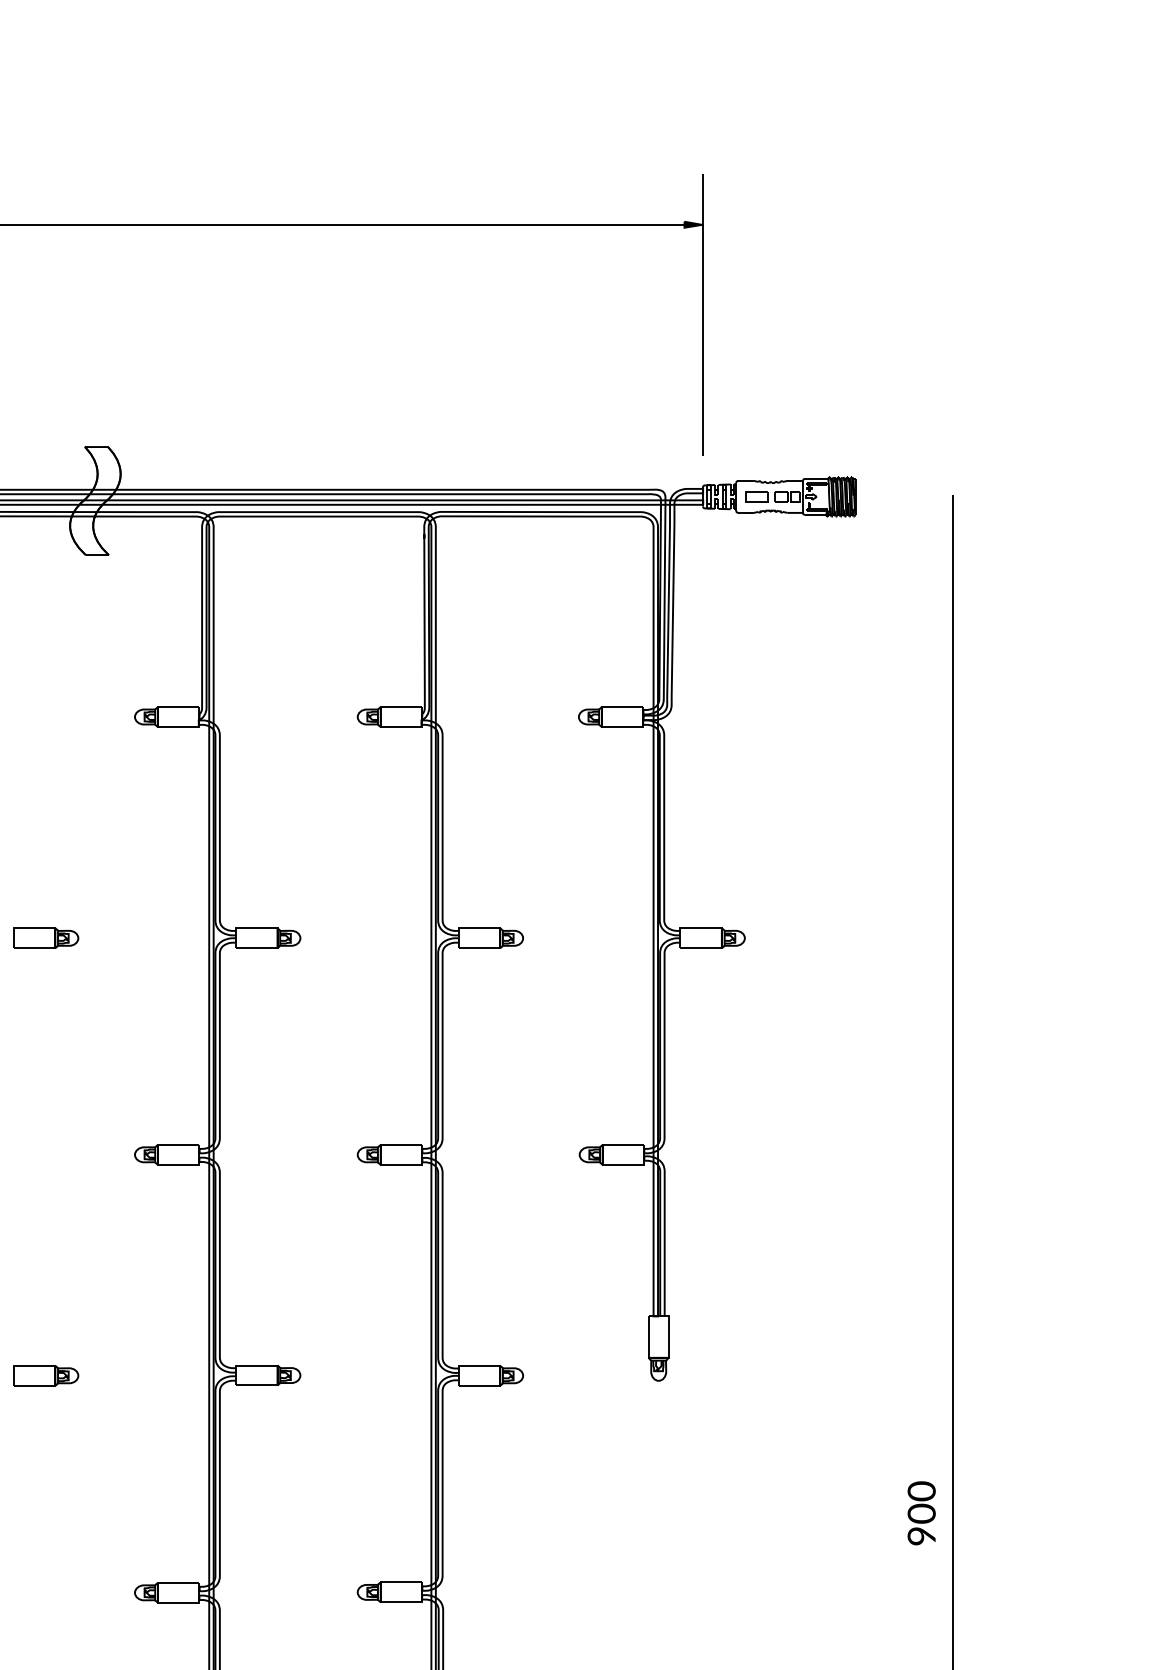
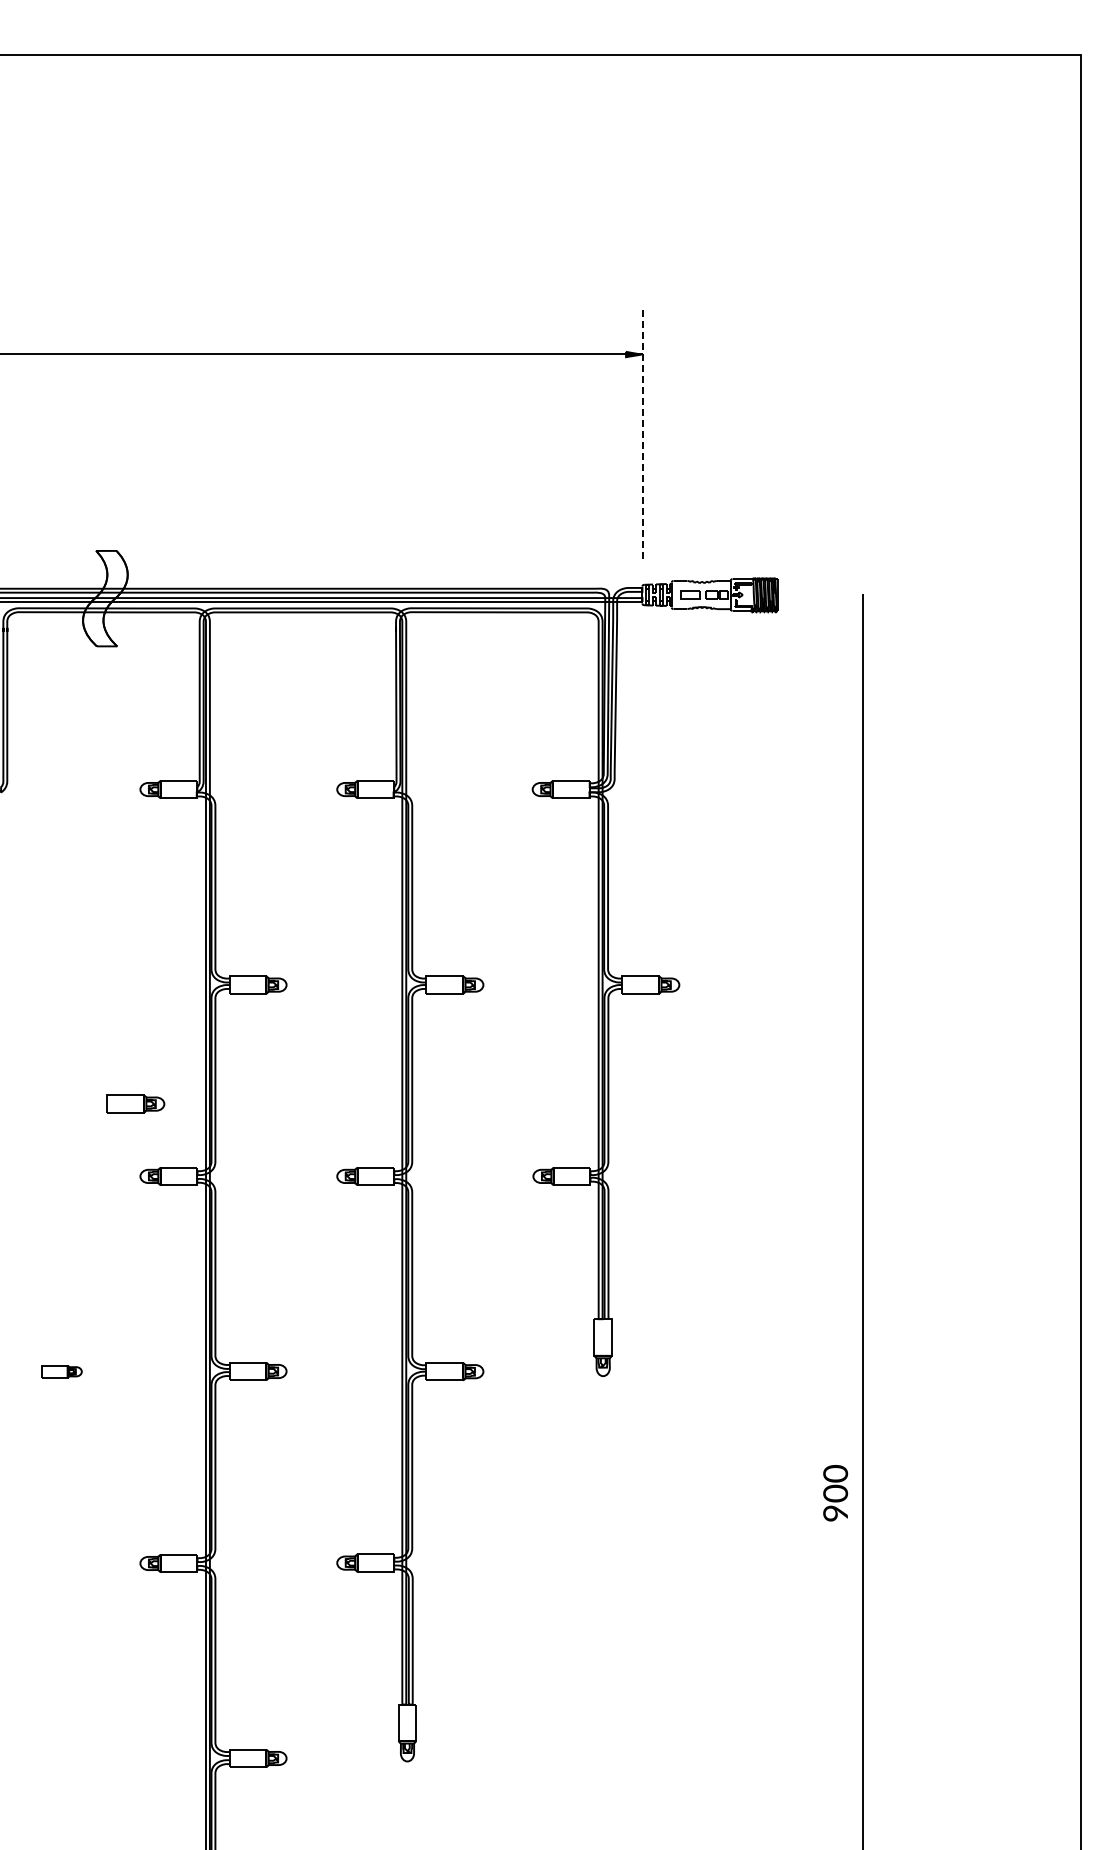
line: (703, 315) -> (642, 434), solid -> dashed
part: (45, 937) -> (135, 1103), moved
part: (45, 1375) -> (61, 1371), size x0.7

